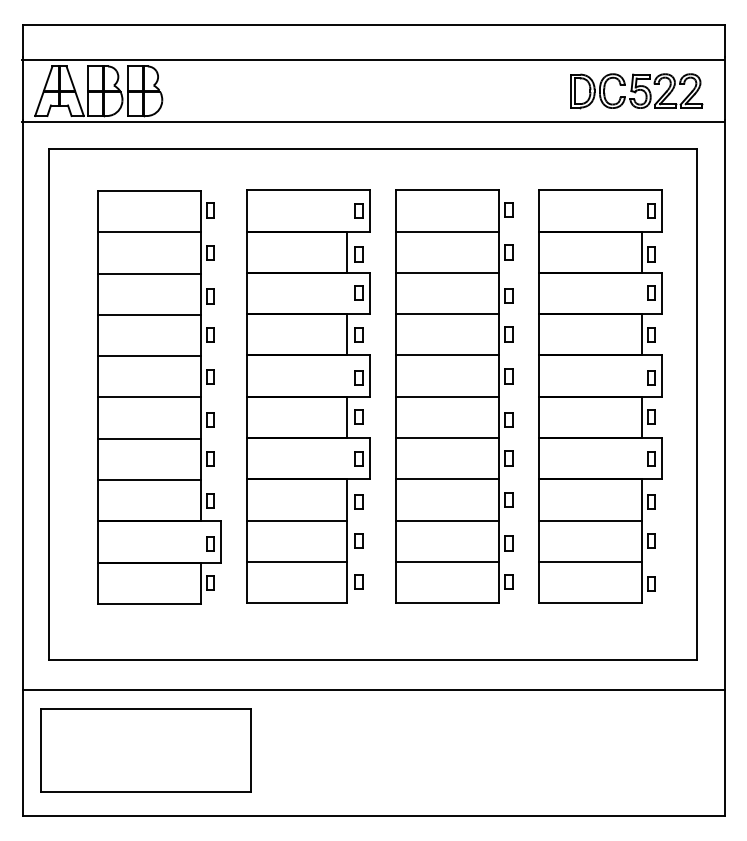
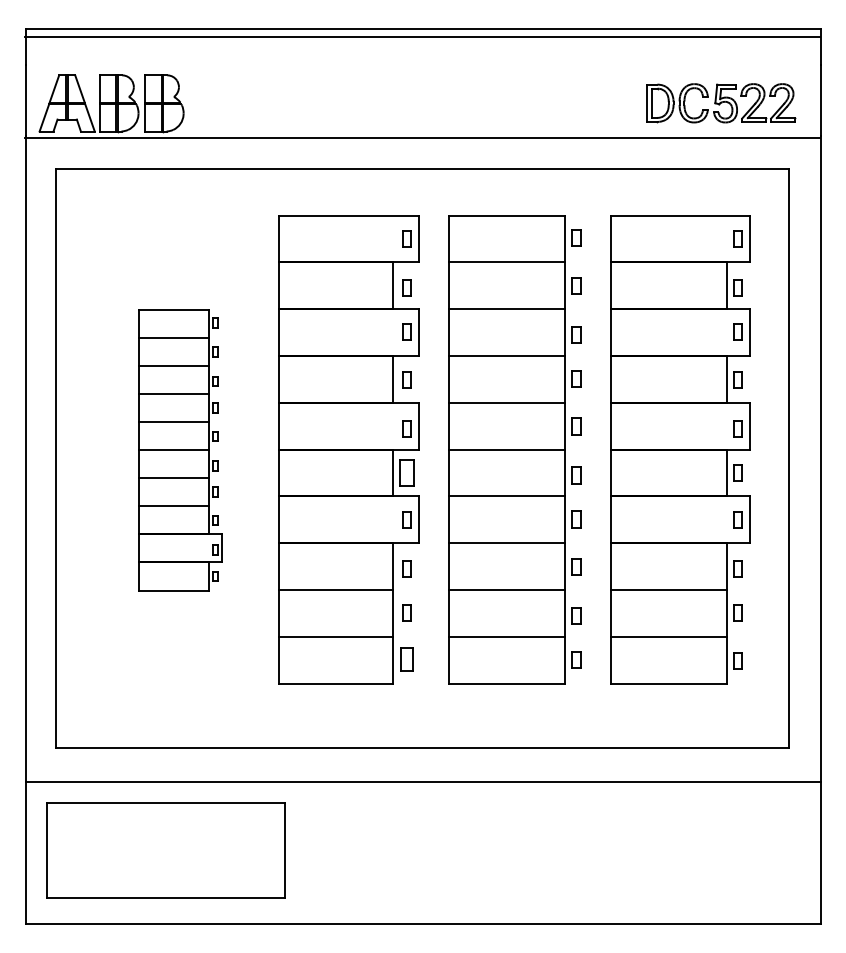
line: (373, 59) -> (422, 36), moved
part: (159, 396) -> (180, 449), size x0.6
part: (358, 416) -> (406, 472), size x1.6
part: (358, 581) -> (406, 659), size x1.4

